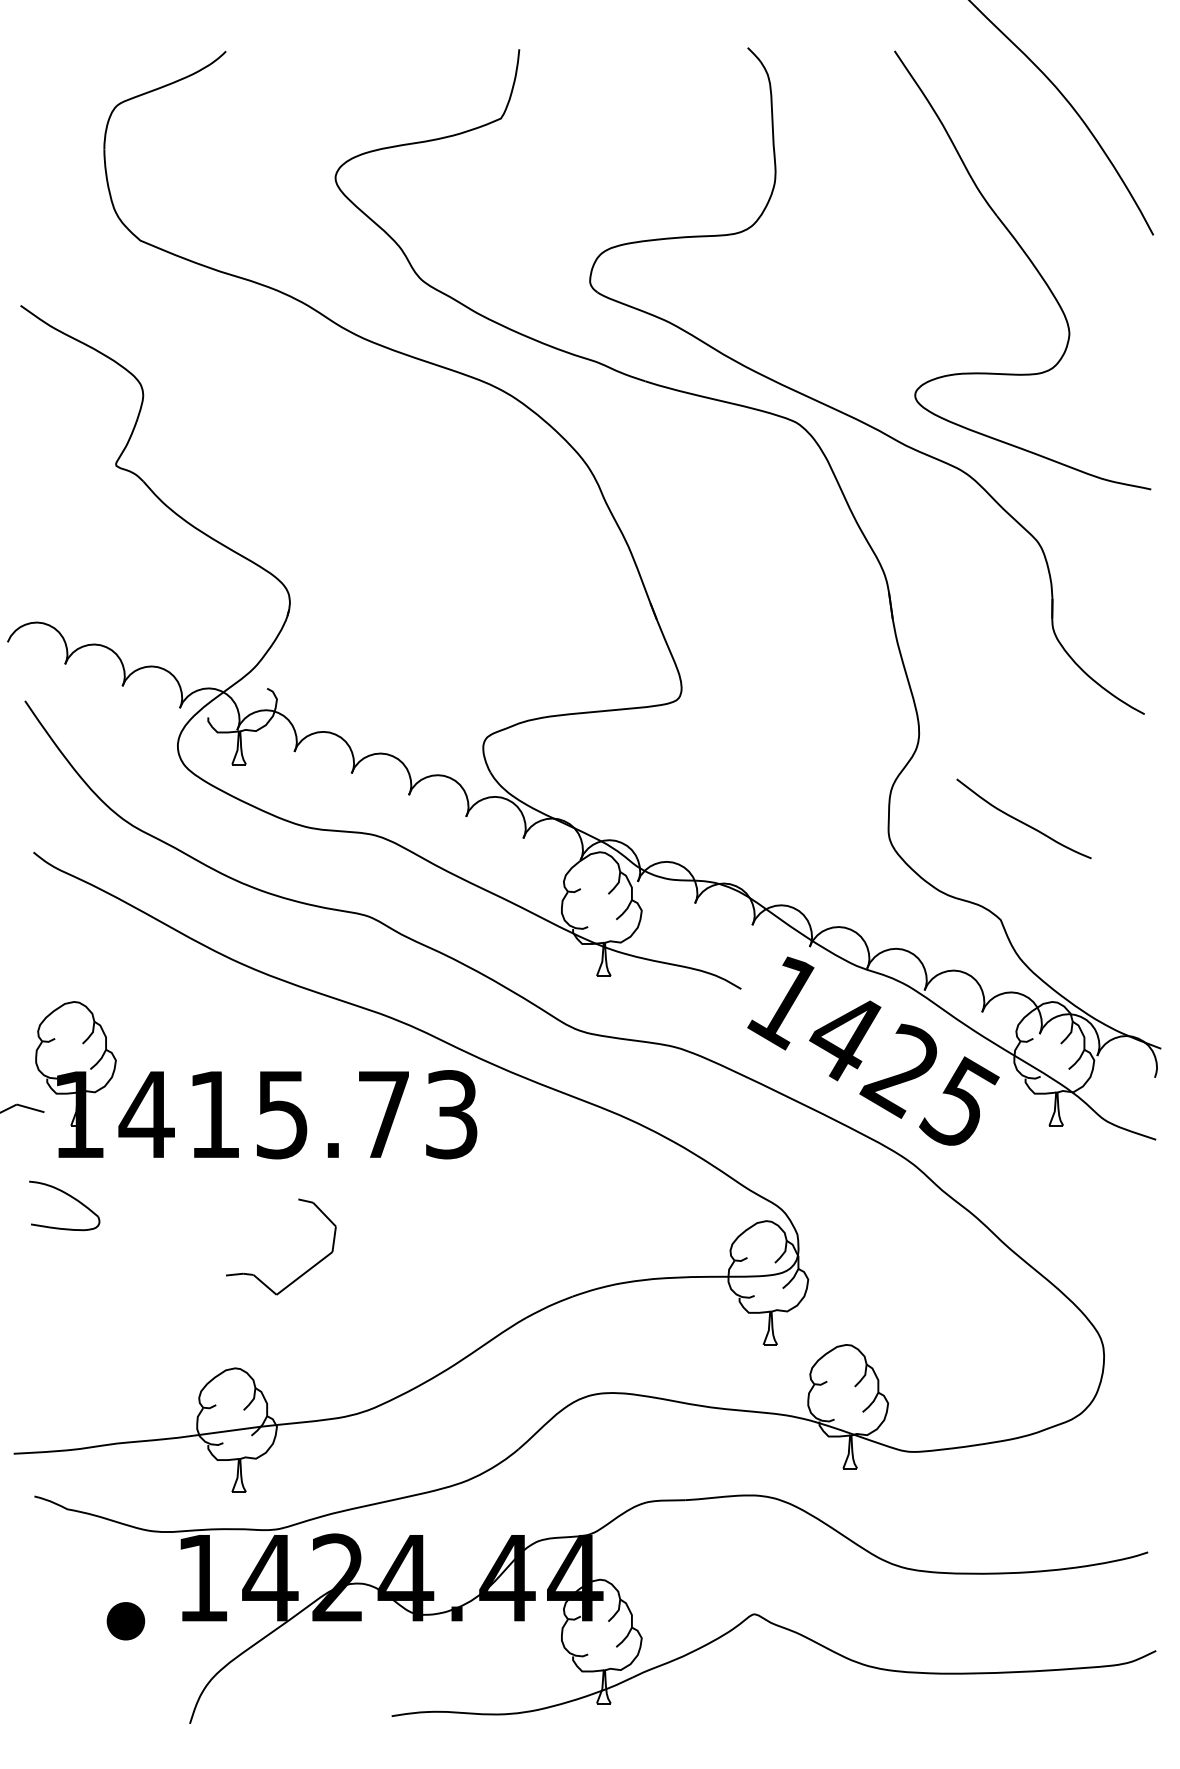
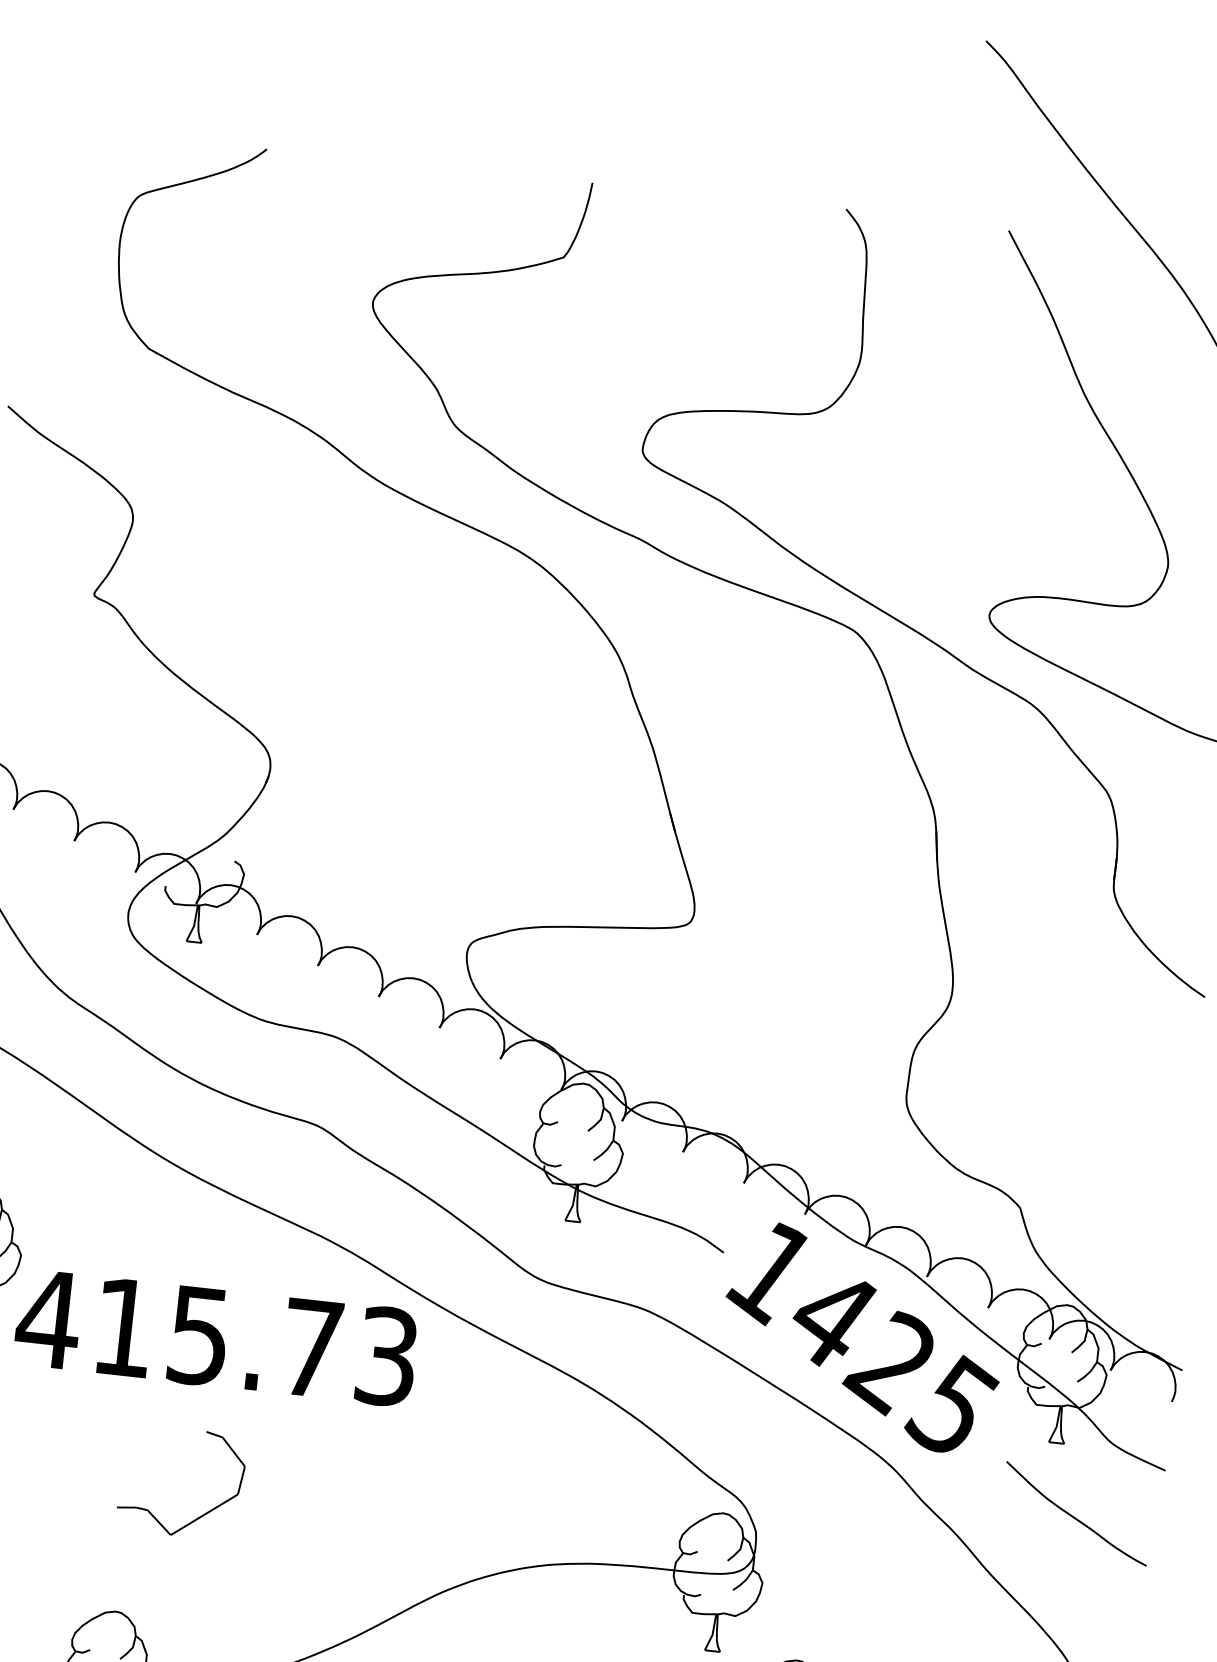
curve: (1022, 821) -> (1074, 1516), moved

